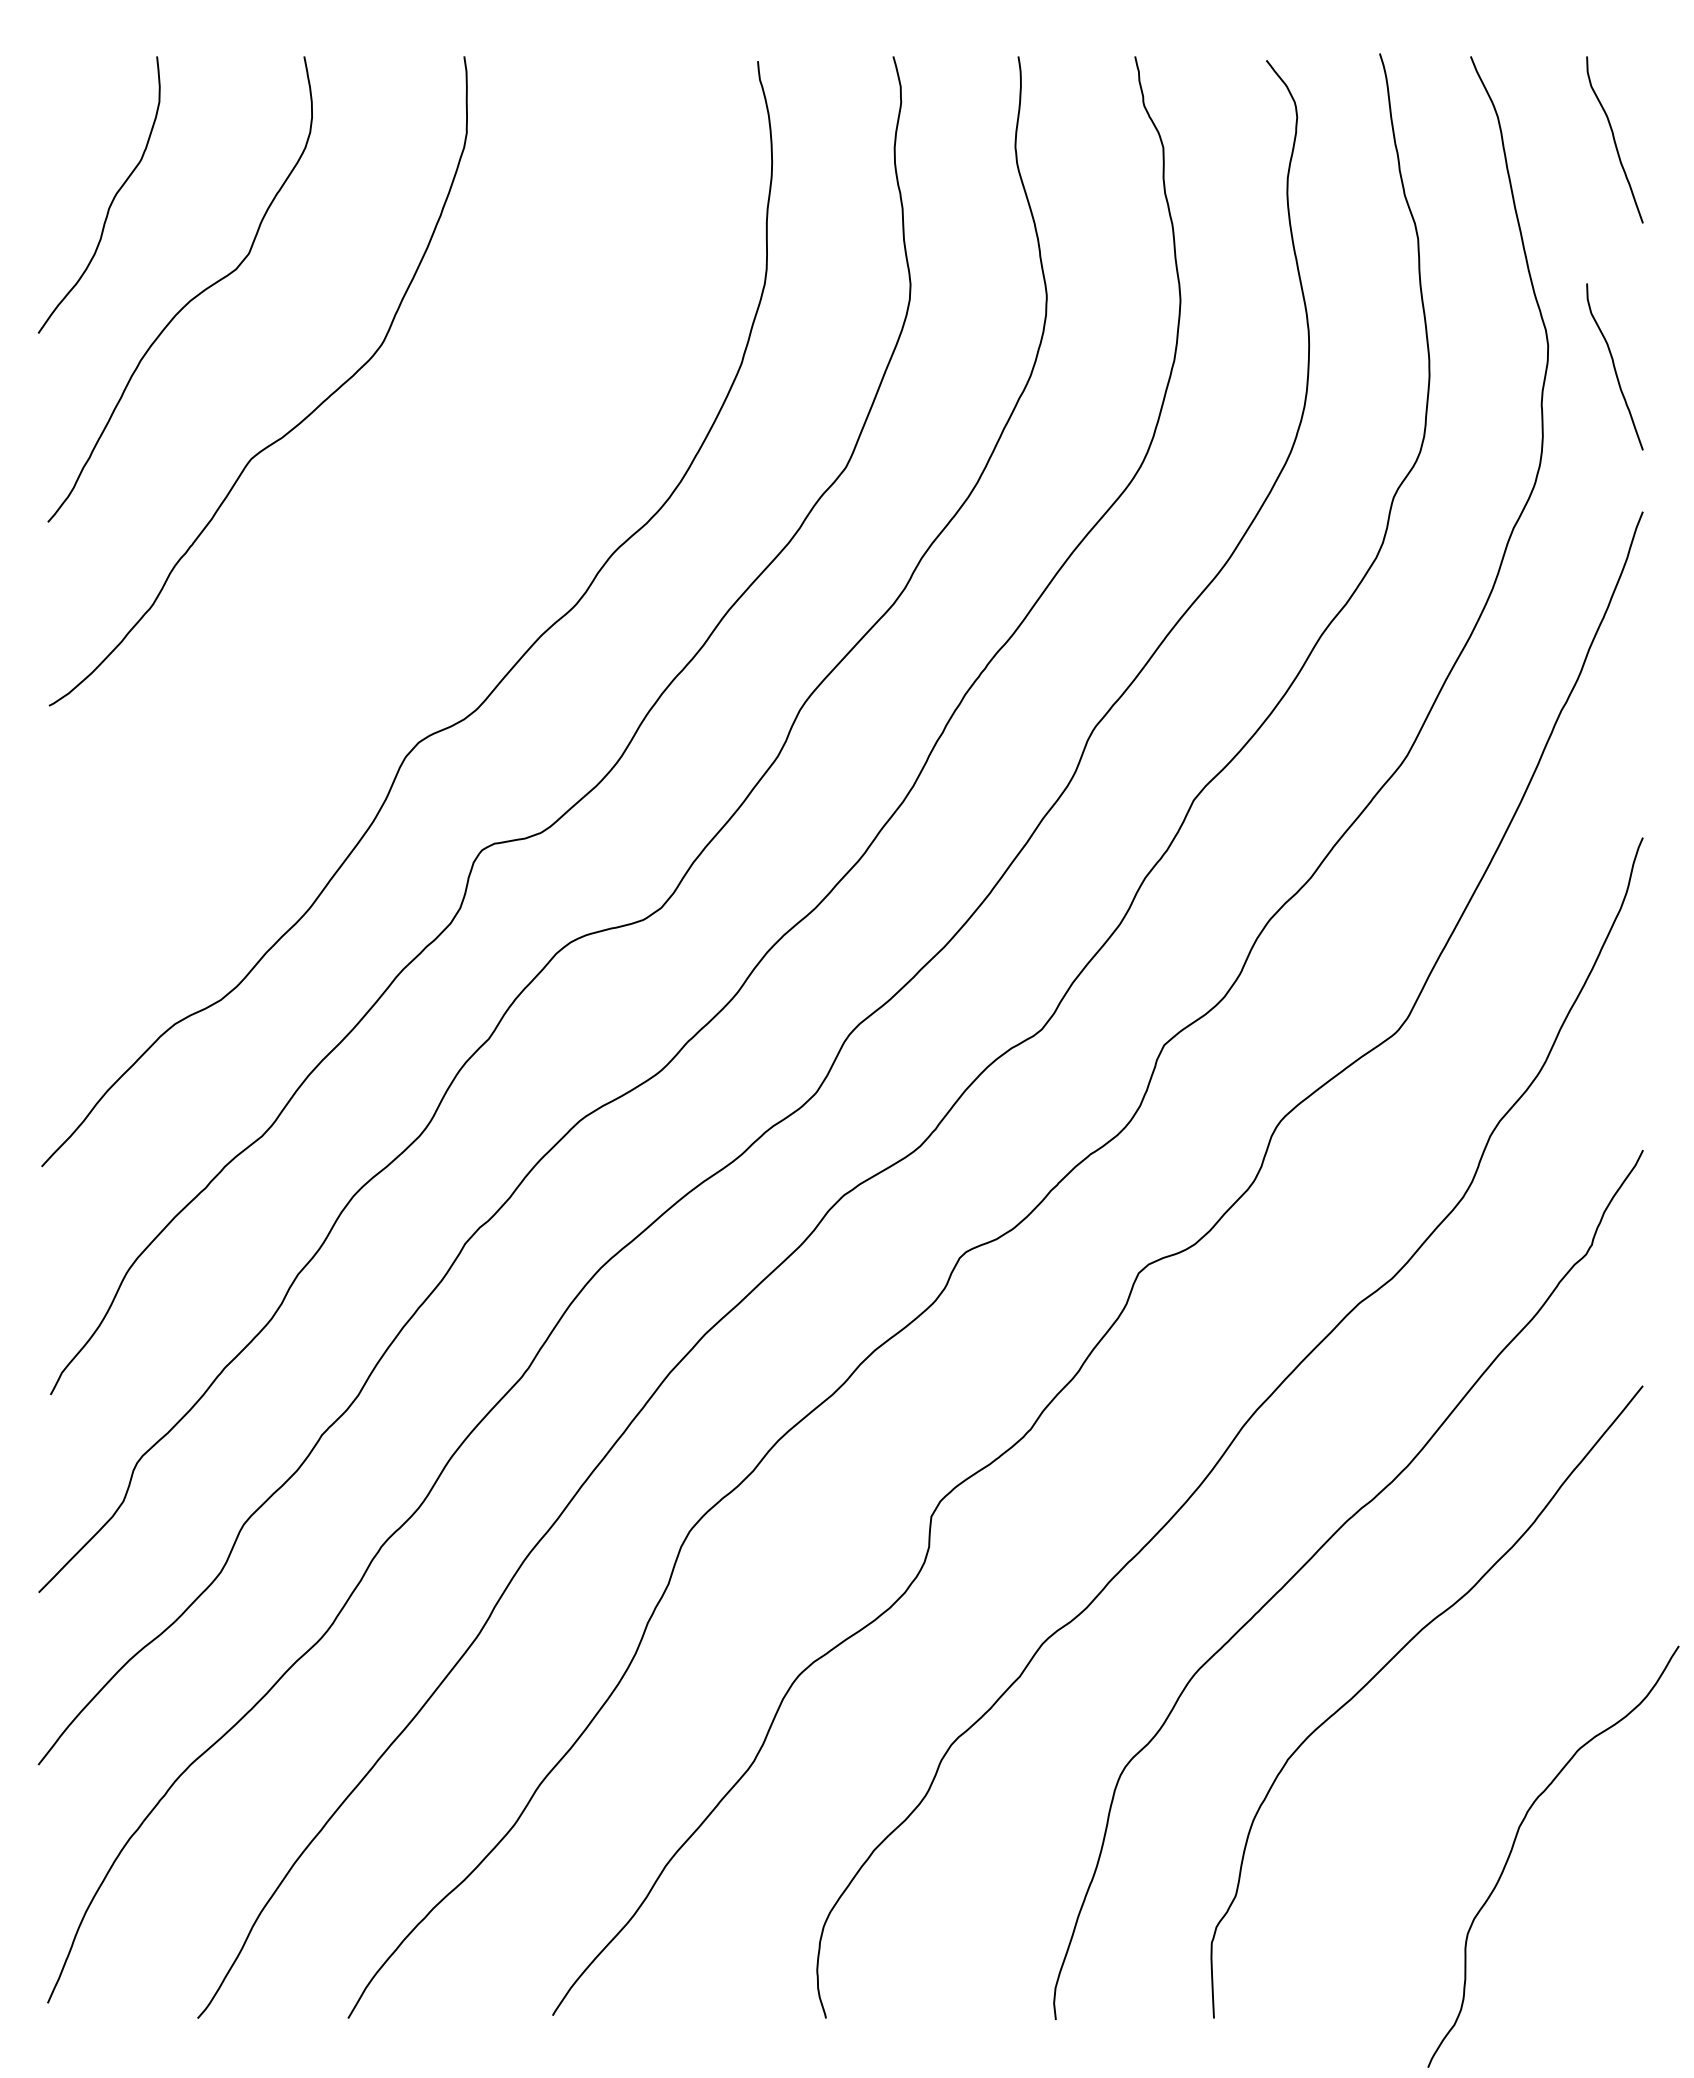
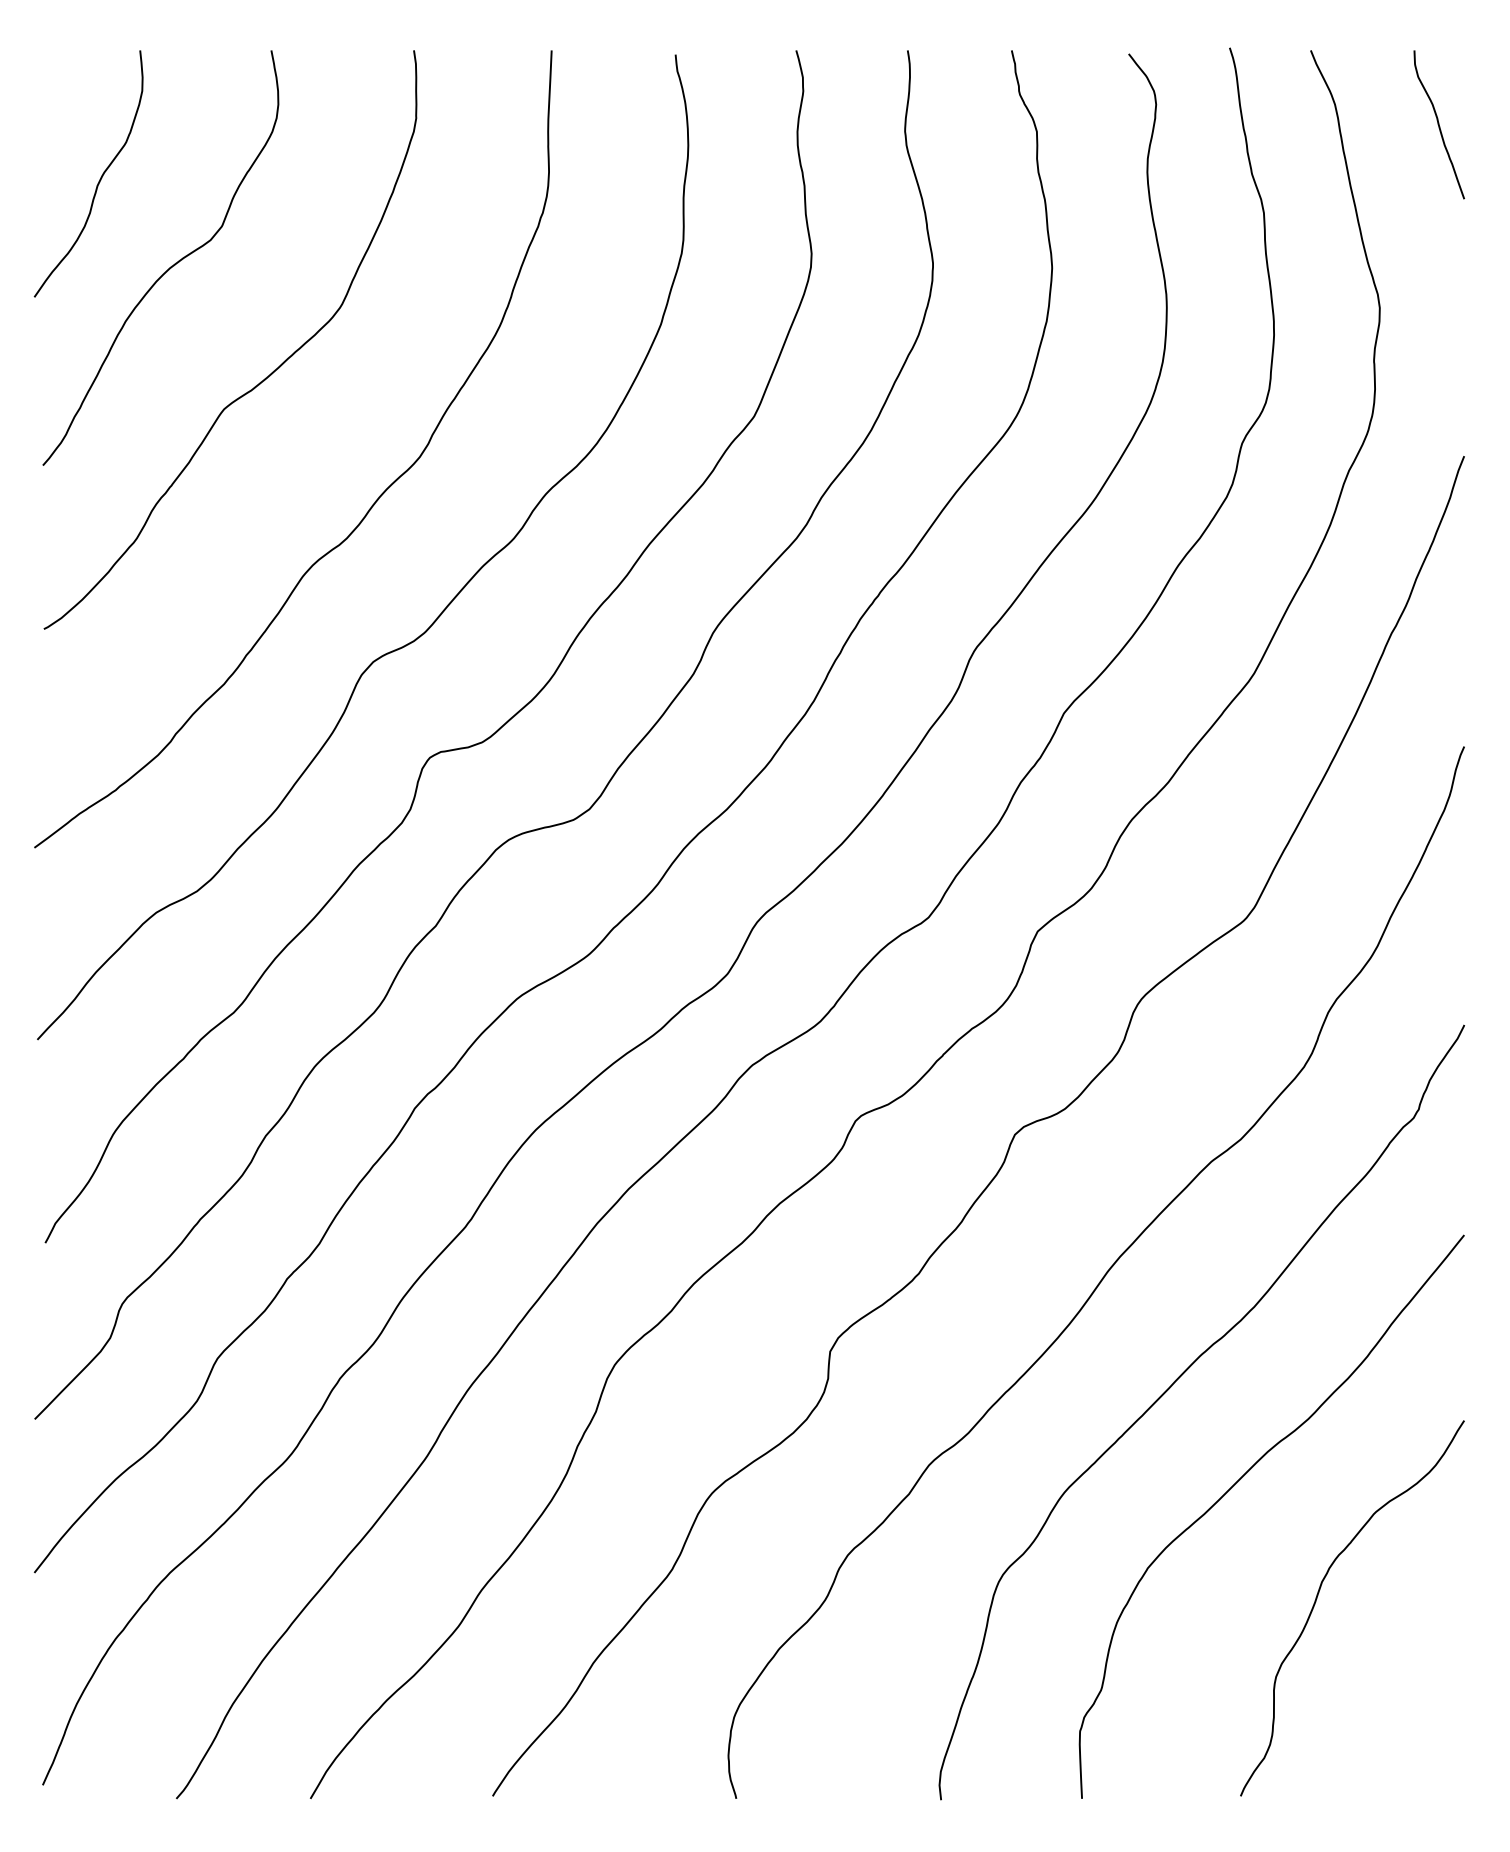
curve: (1614, 366) -> (1438, 326), removed
curve: (416, 567) -> (371, 505), added
curve: (1513, 1848) -> (1316, 1601), moved

